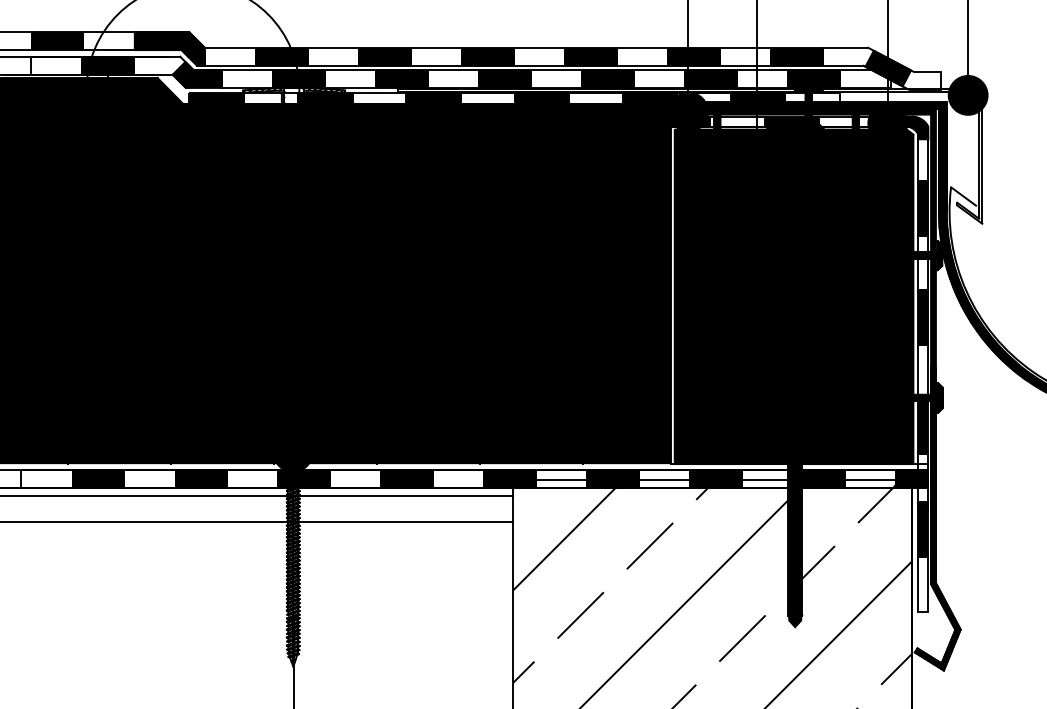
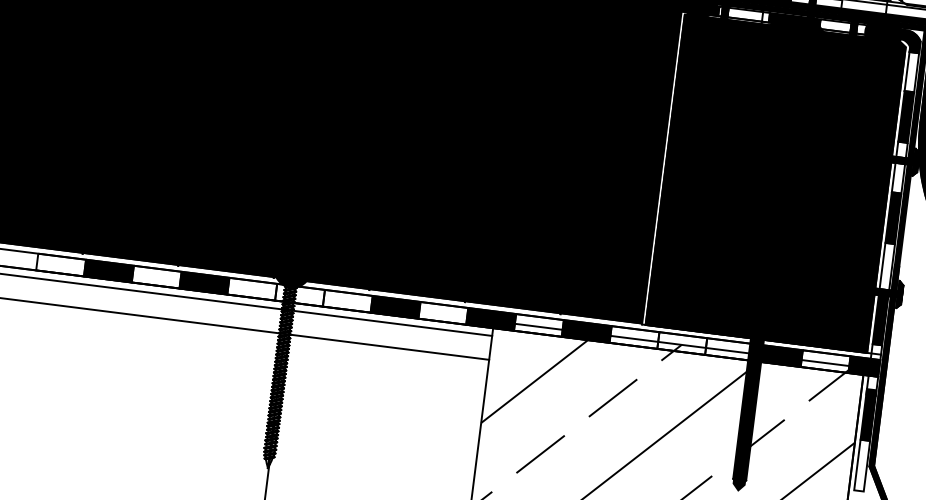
fill: (303, 478) -> (299, 294), removed
fill: (715, 478) -> (681, 343), removed

